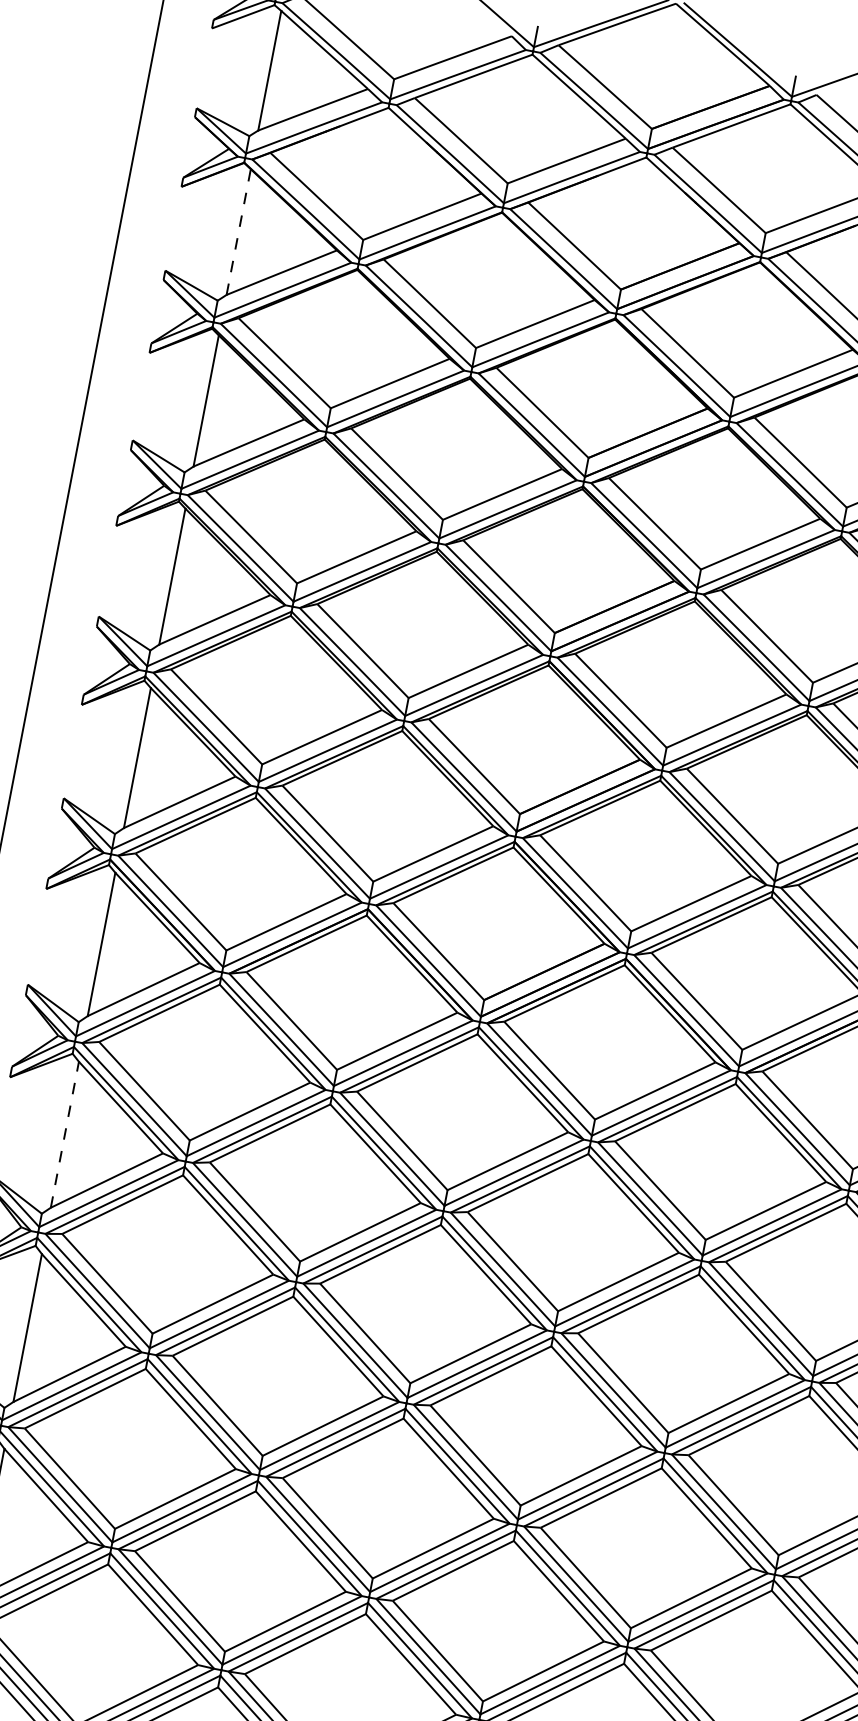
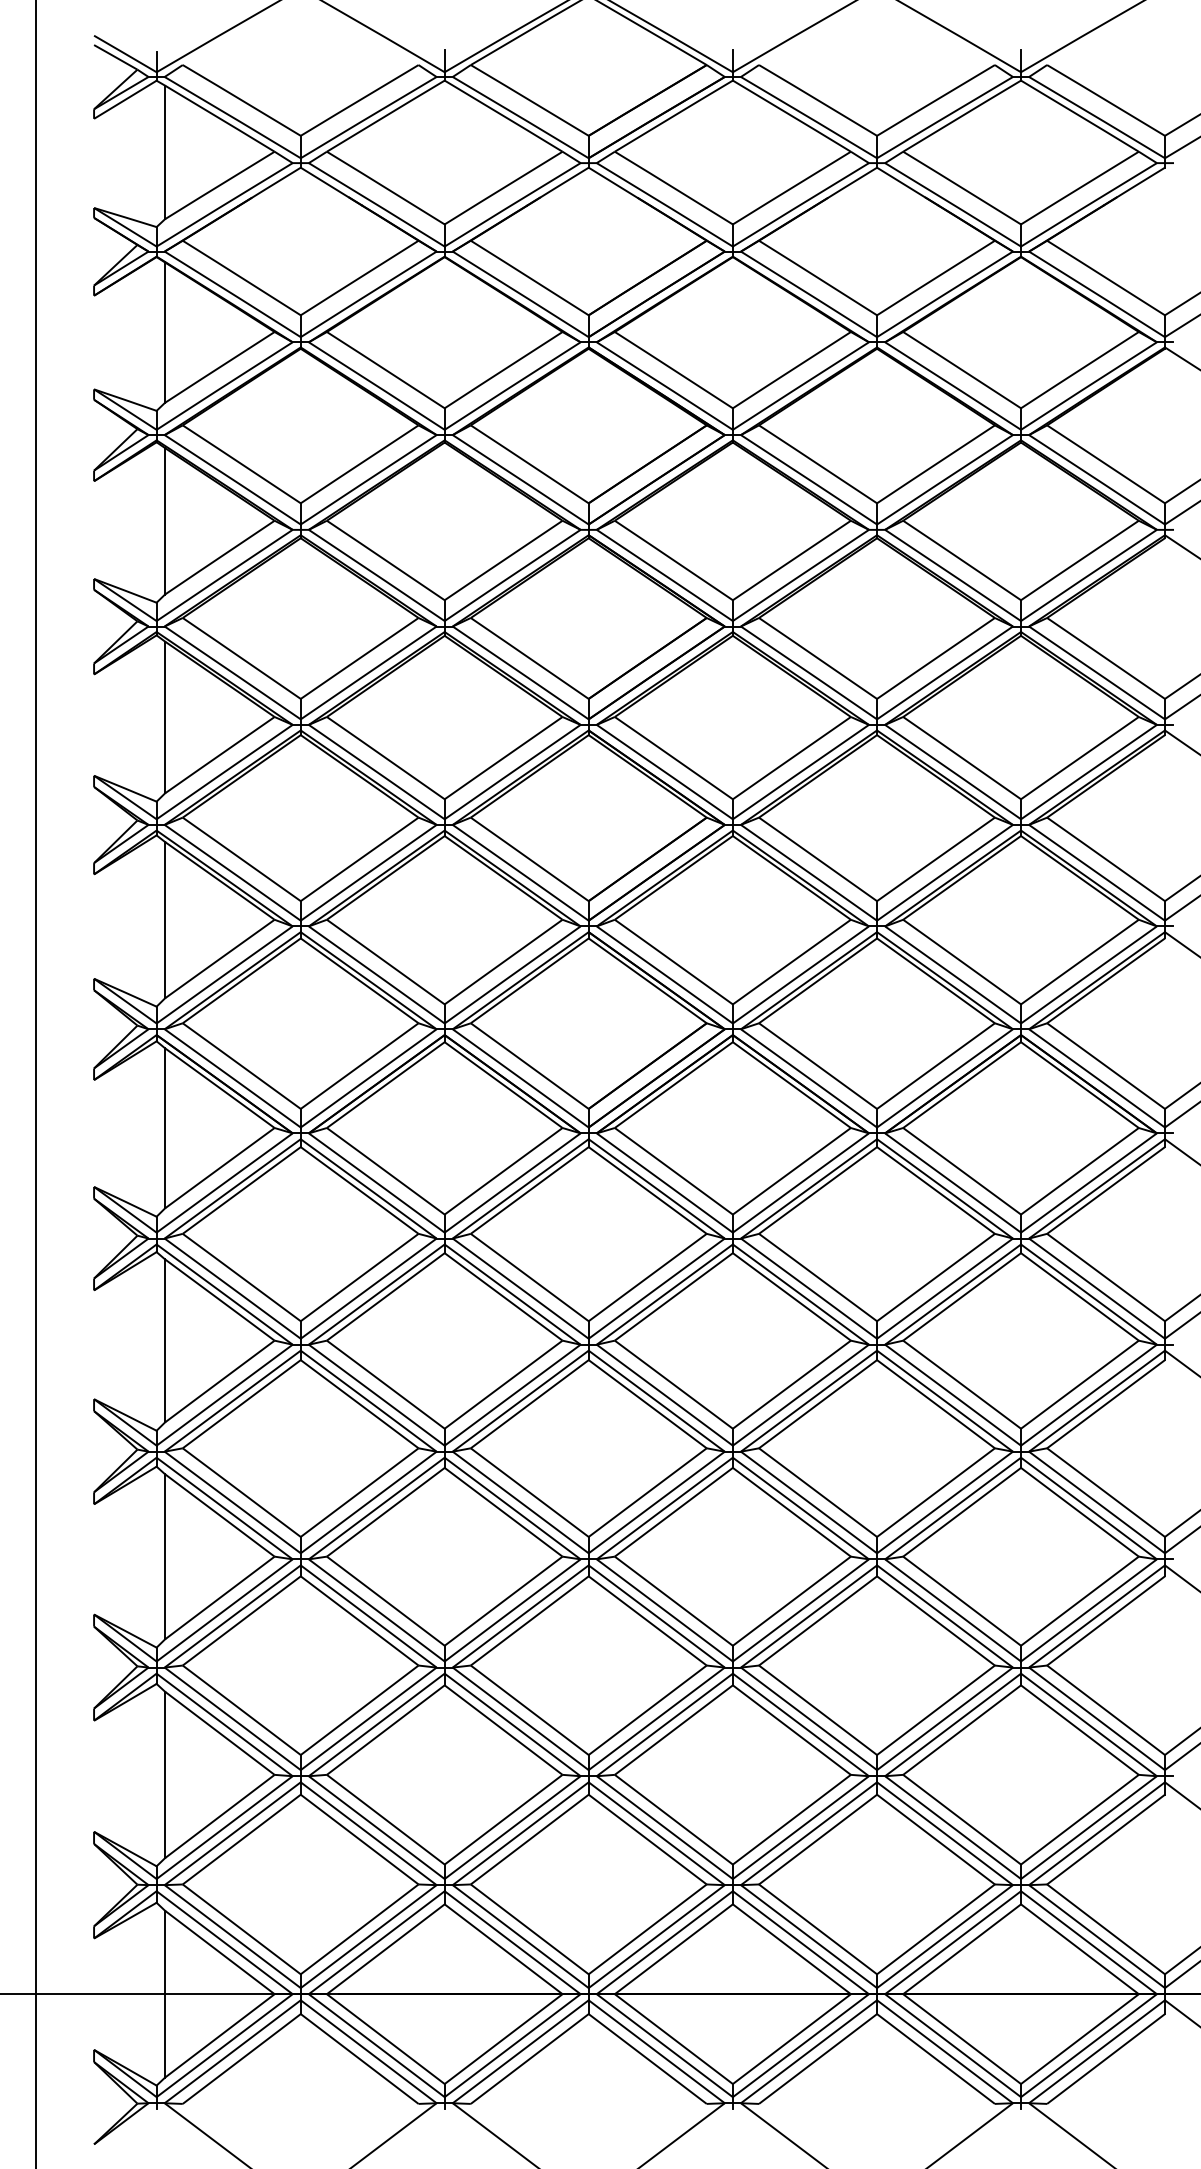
line: (239, 232) -> (165, 332), dashed -> solid
line: (65, 1134) -> (165, 1340), dashed -> solid

